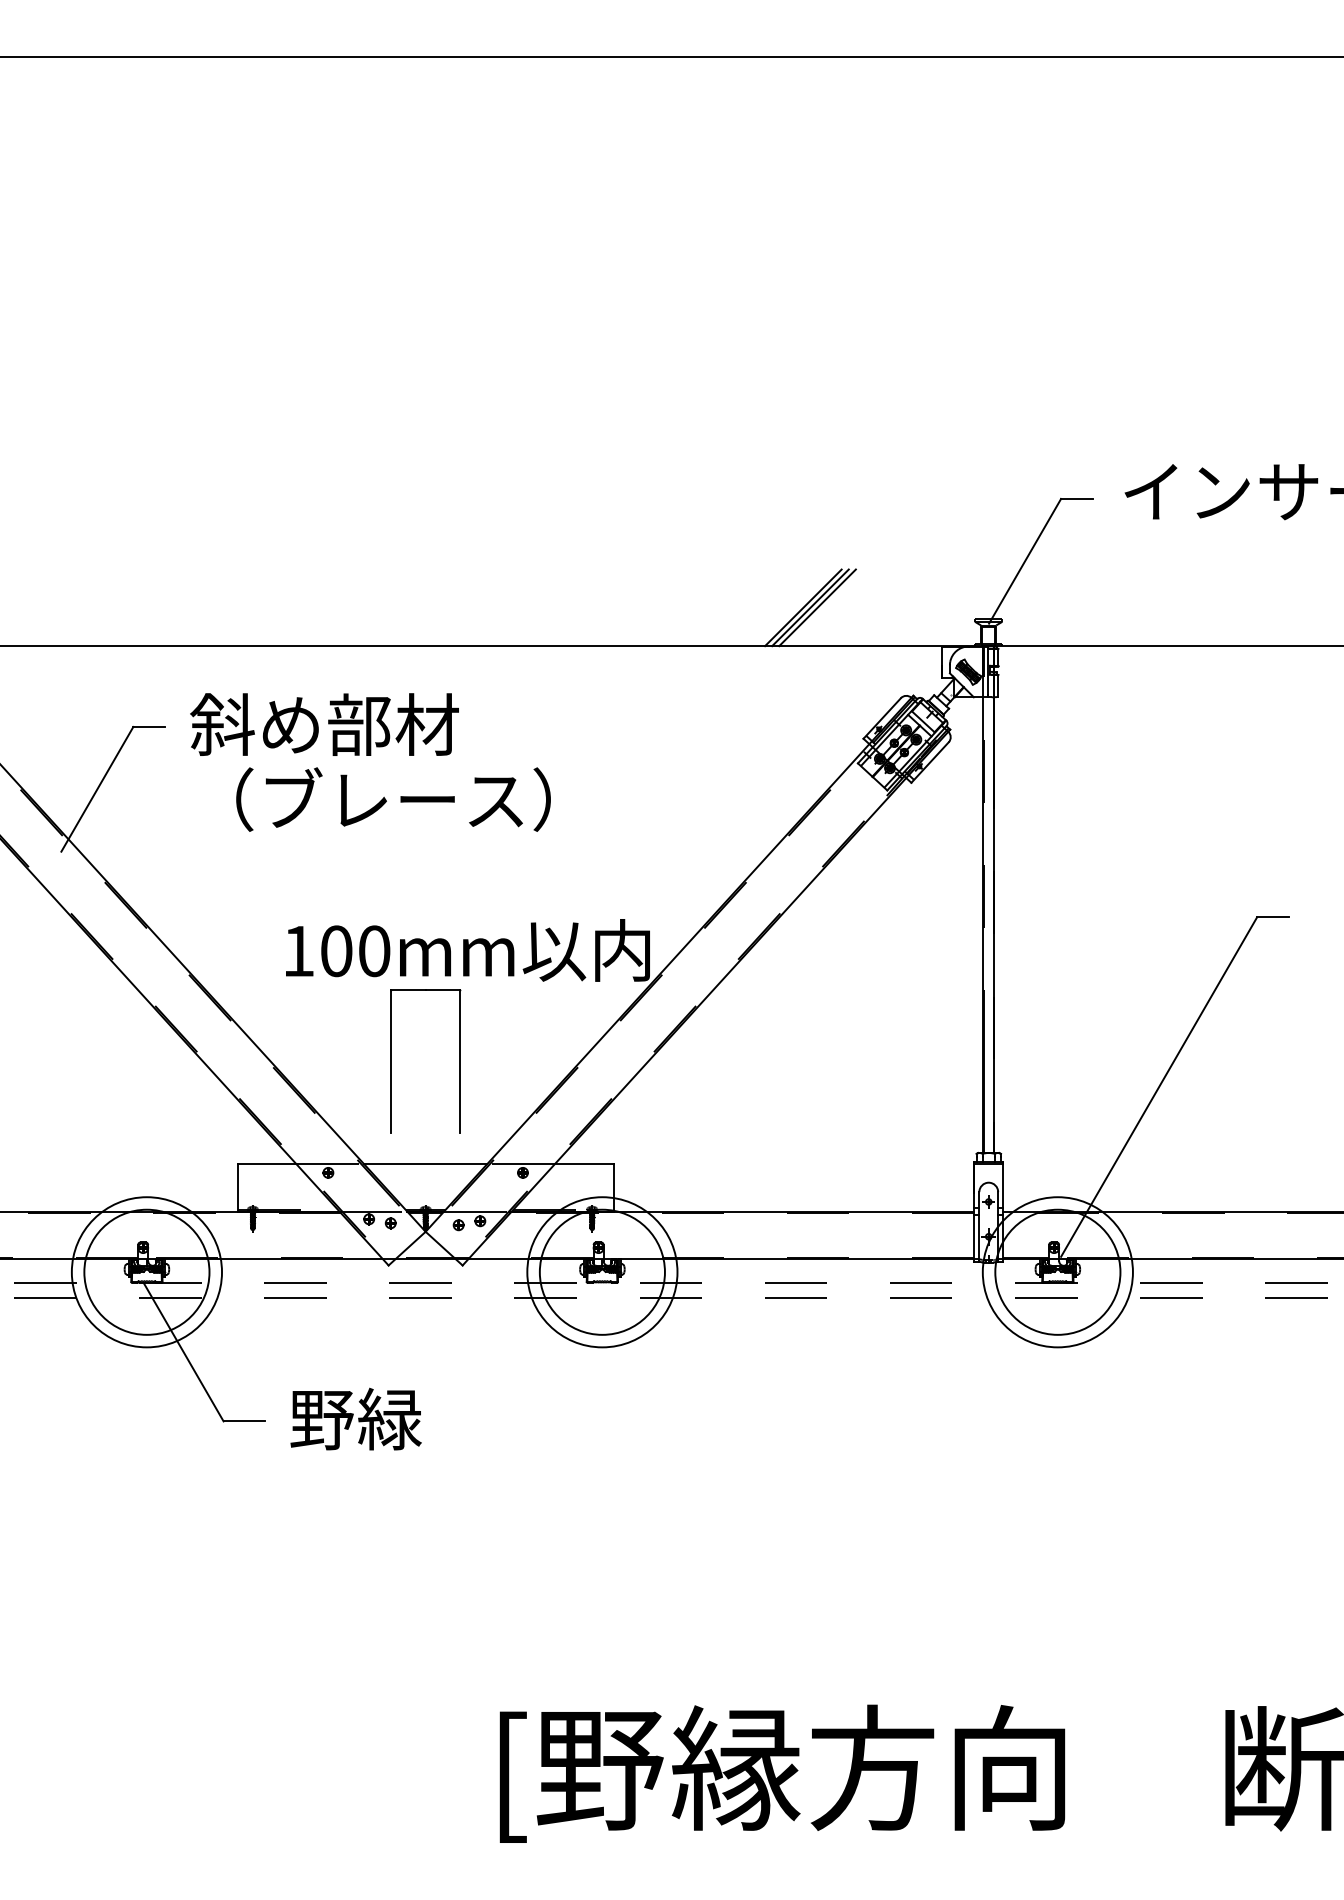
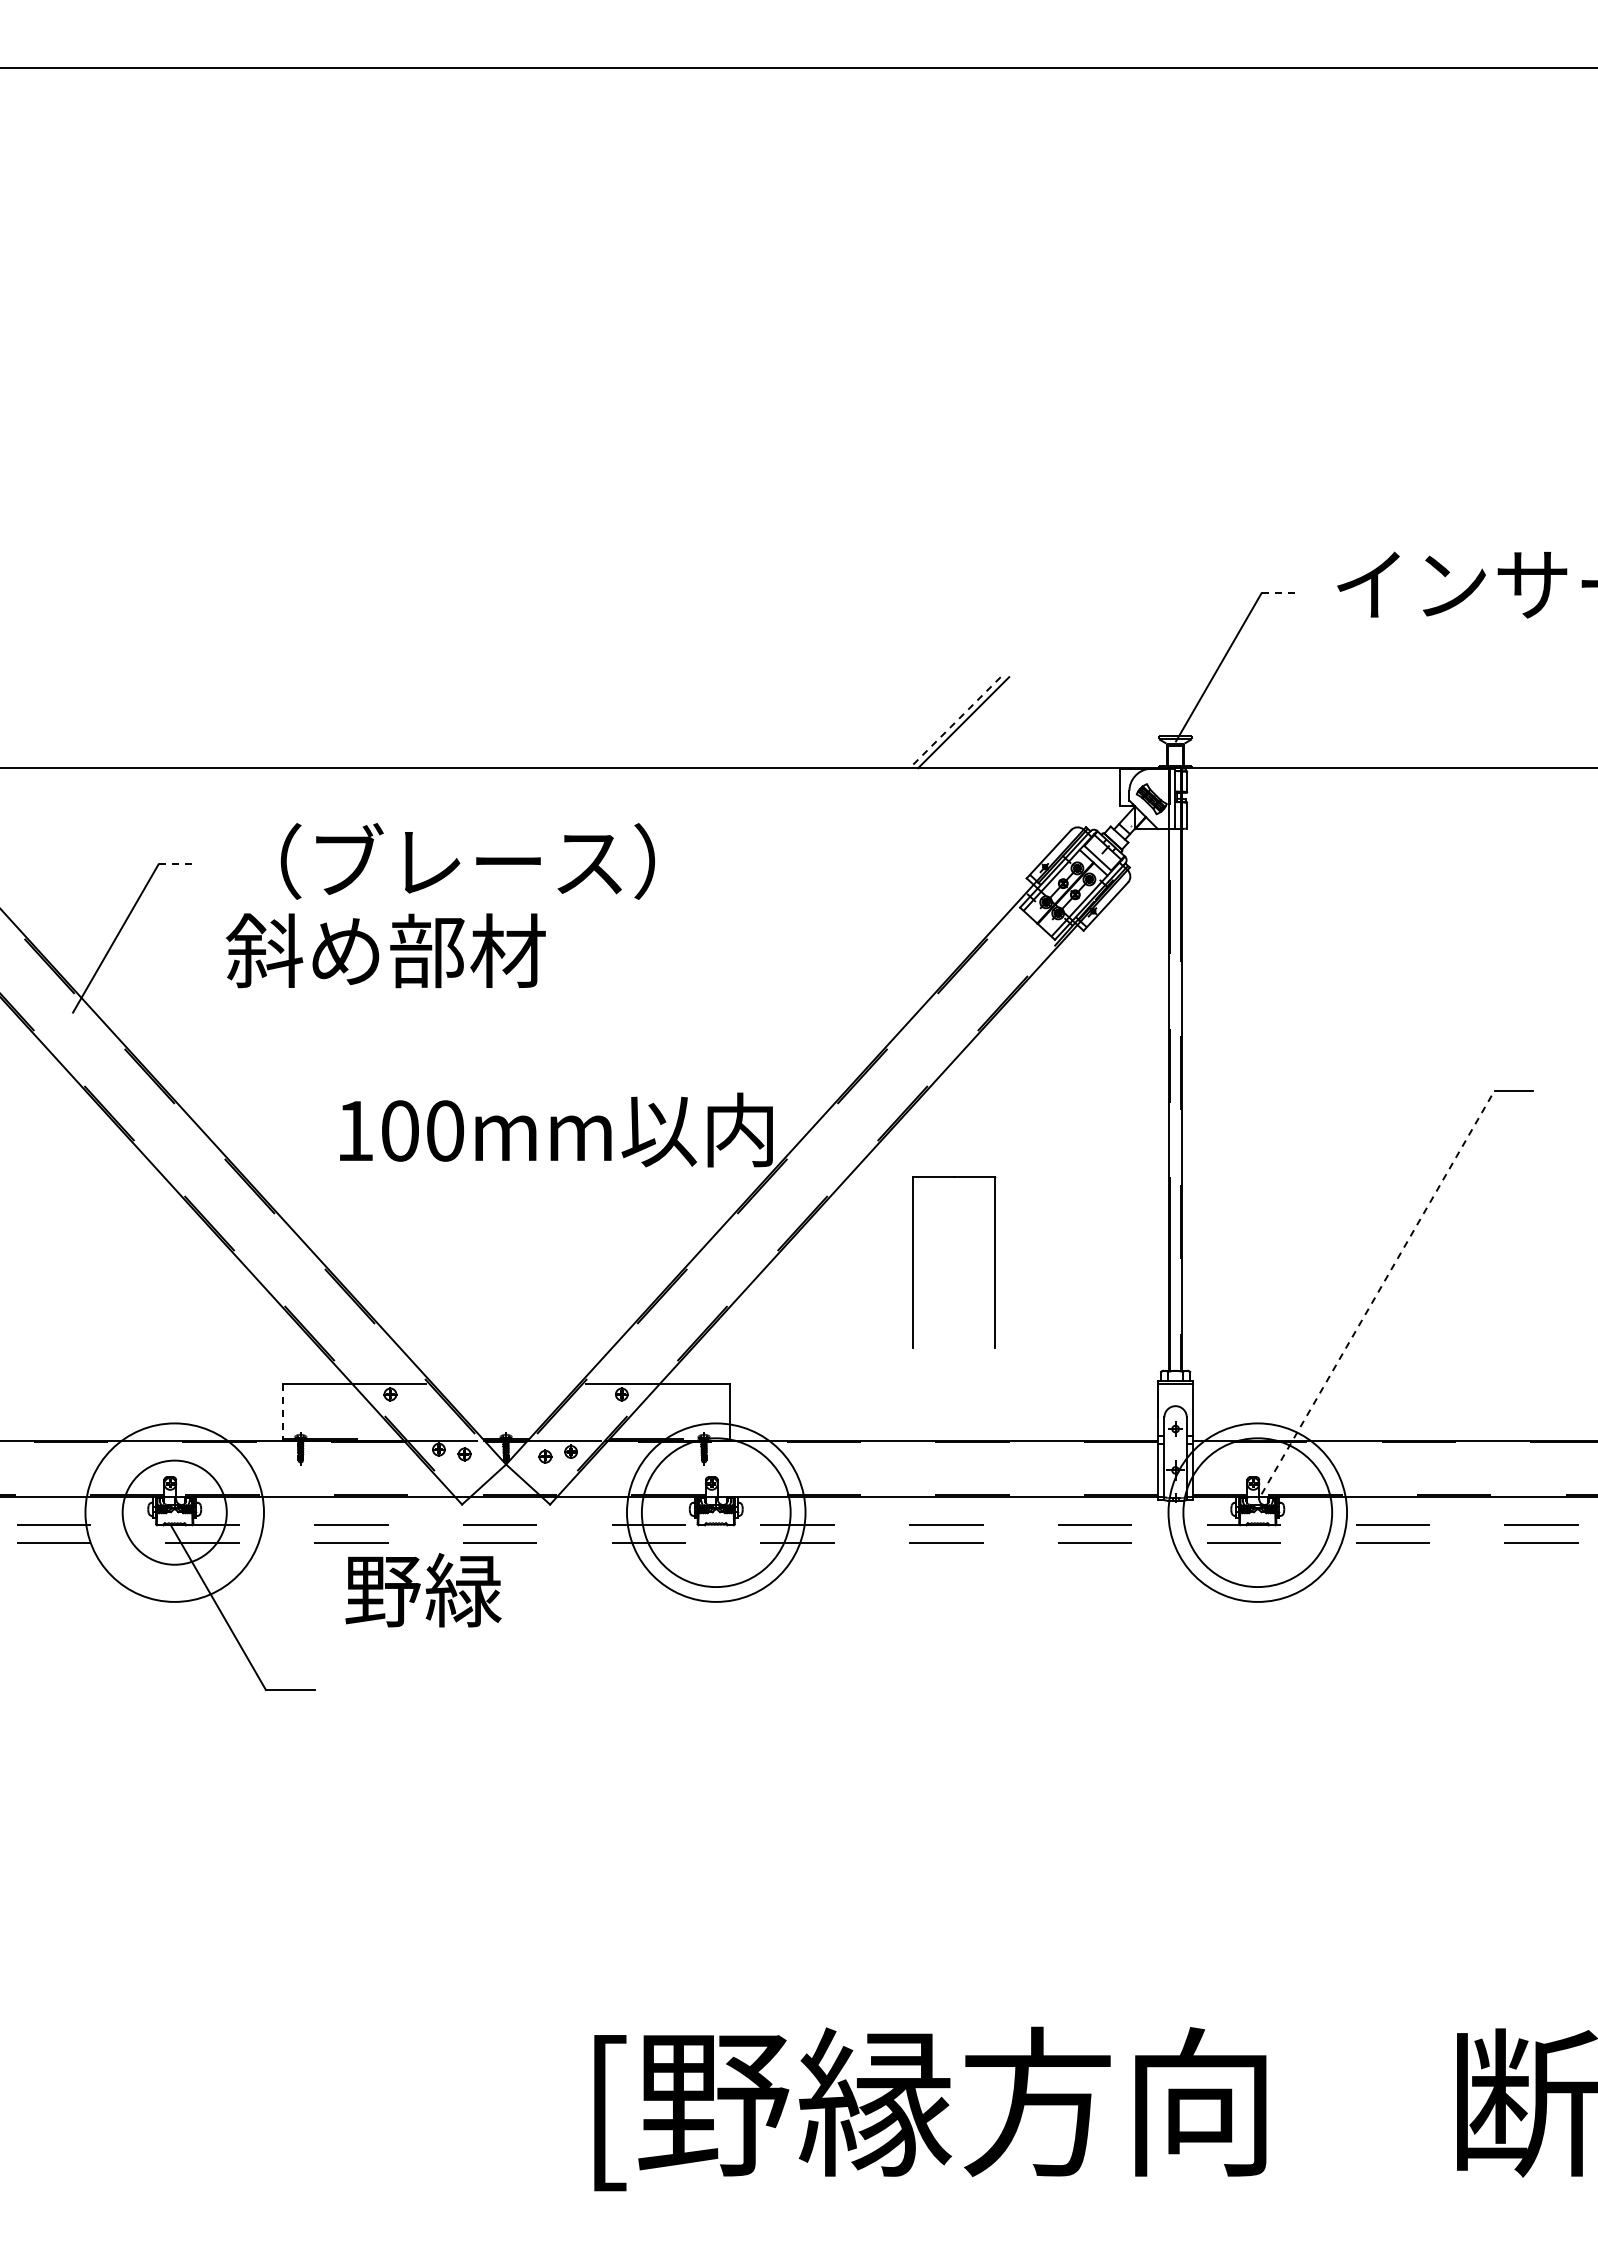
line: (1077, 499) -> (1281, 593), solid -> dashed
line: (817, 607) -> (971, 722), removed
line: (802, 608) -> (954, 723), solid -> dashed
text: (370, 724) -> (440, 861), 斜め部材 -> （ブレース）
line: (150, 727) -> (178, 864), solid -> dashed
text: (370, 799) -> (440, 950), （ブレース） -> 斜め部材
part: (459, 1061) -> (994, 1262), moved
line: (1159, 1087) -> (1378, 1292), solid -> dashed
line: (425, 1164) -> (506, 1384), removed
line: (238, 1188) -> (283, 1412), solid -> dashed
circle: (146, 1272) -> (174, 1512), size x0.7
text: (356, 1419) -> (423, 1590), moved

